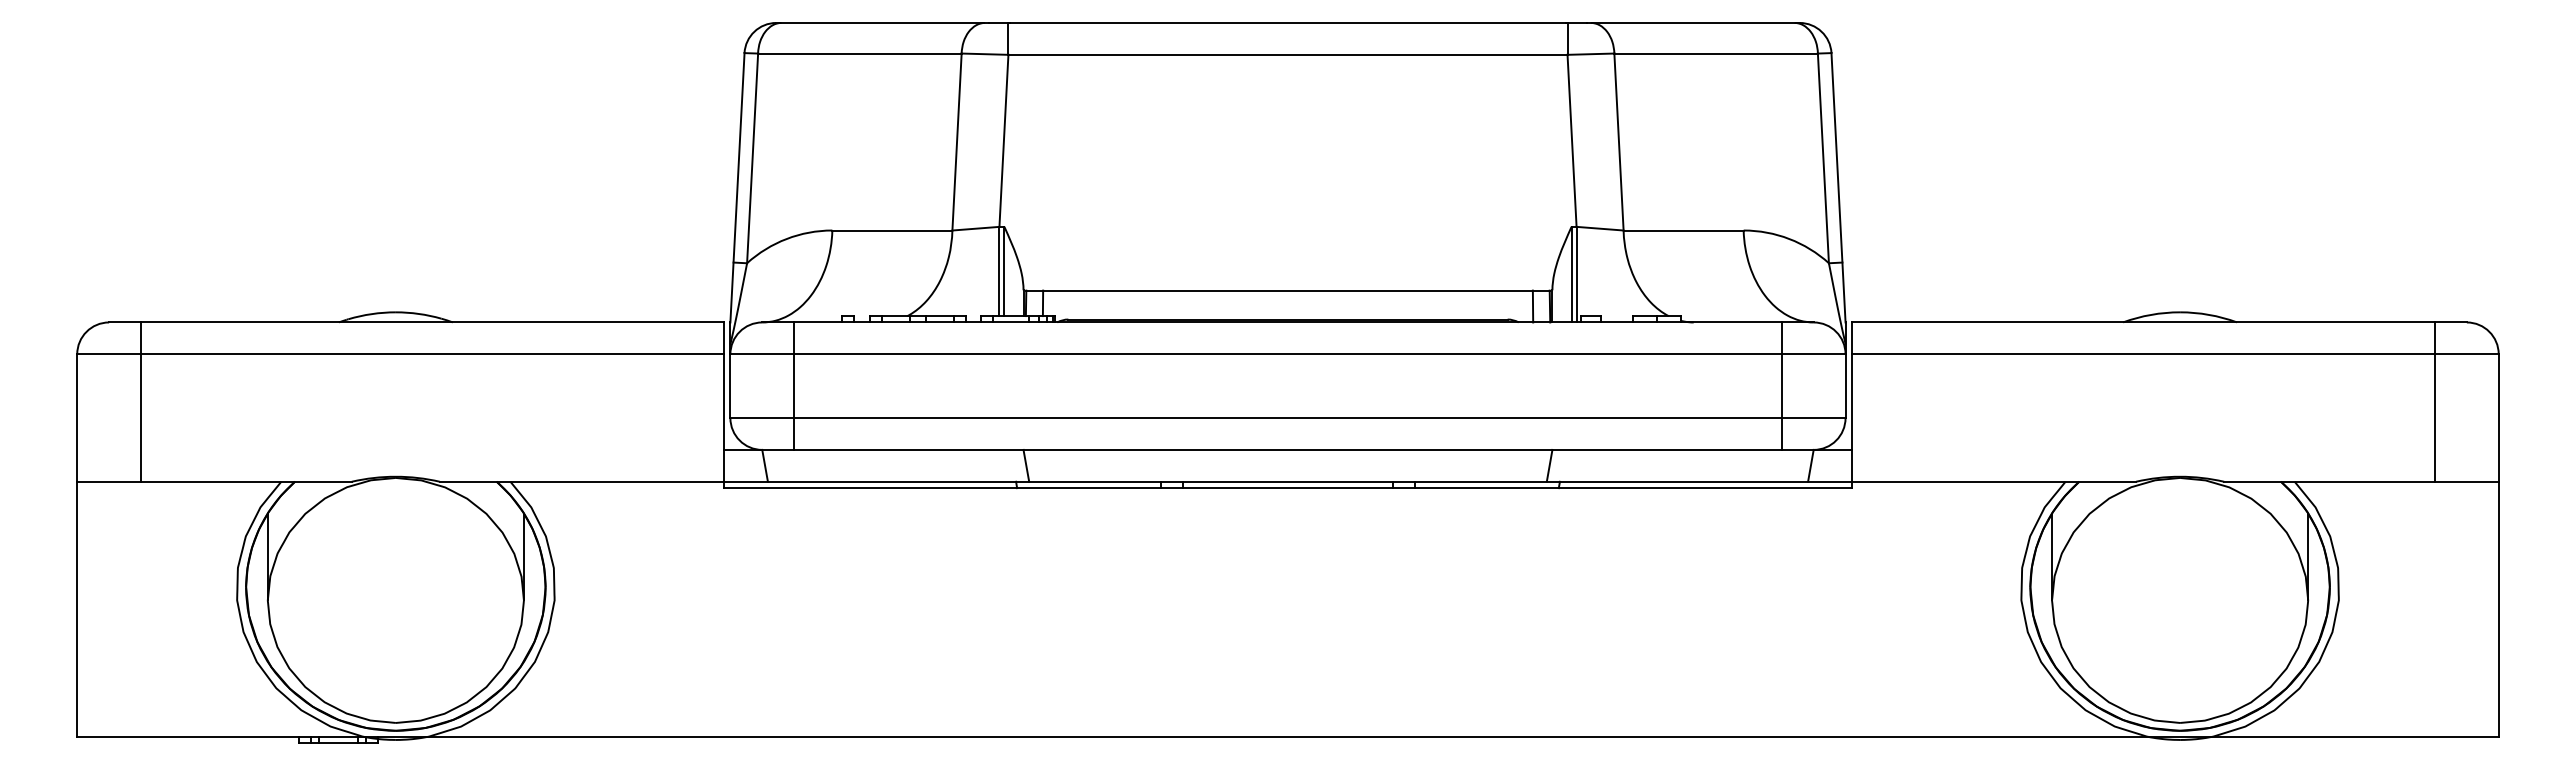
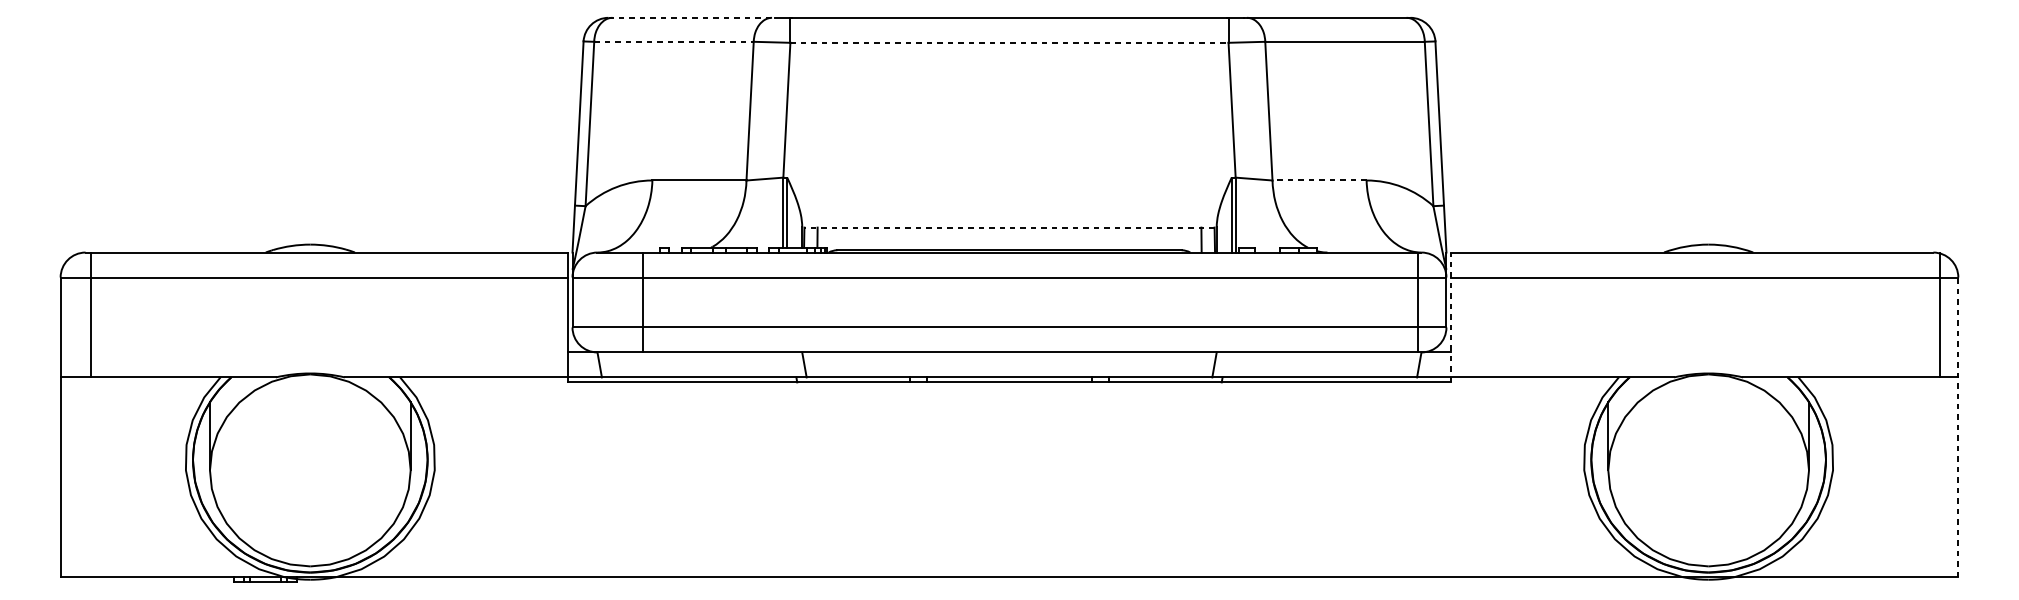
line: (882, 22) -> (691, 17), solid -> dashed
line: (859, 53) -> (673, 41), solid -> dashed
line: (1287, 54) -> (1009, 42), solid -> dashed
line: (1683, 230) -> (1319, 180), solid -> dashed
line: (1288, 290) -> (1009, 227), solid -> dashed
line: (794, 385) -> (643, 301), moved
line: (1781, 385) -> (1417, 301), moved
line: (140, 401) -> (90, 314), moved
line: (2434, 401) -> (1939, 314), moved
line: (1851, 405) -> (1451, 317), solid -> dashed
line: (2498, 545) -> (1958, 427), solid -> dashed

